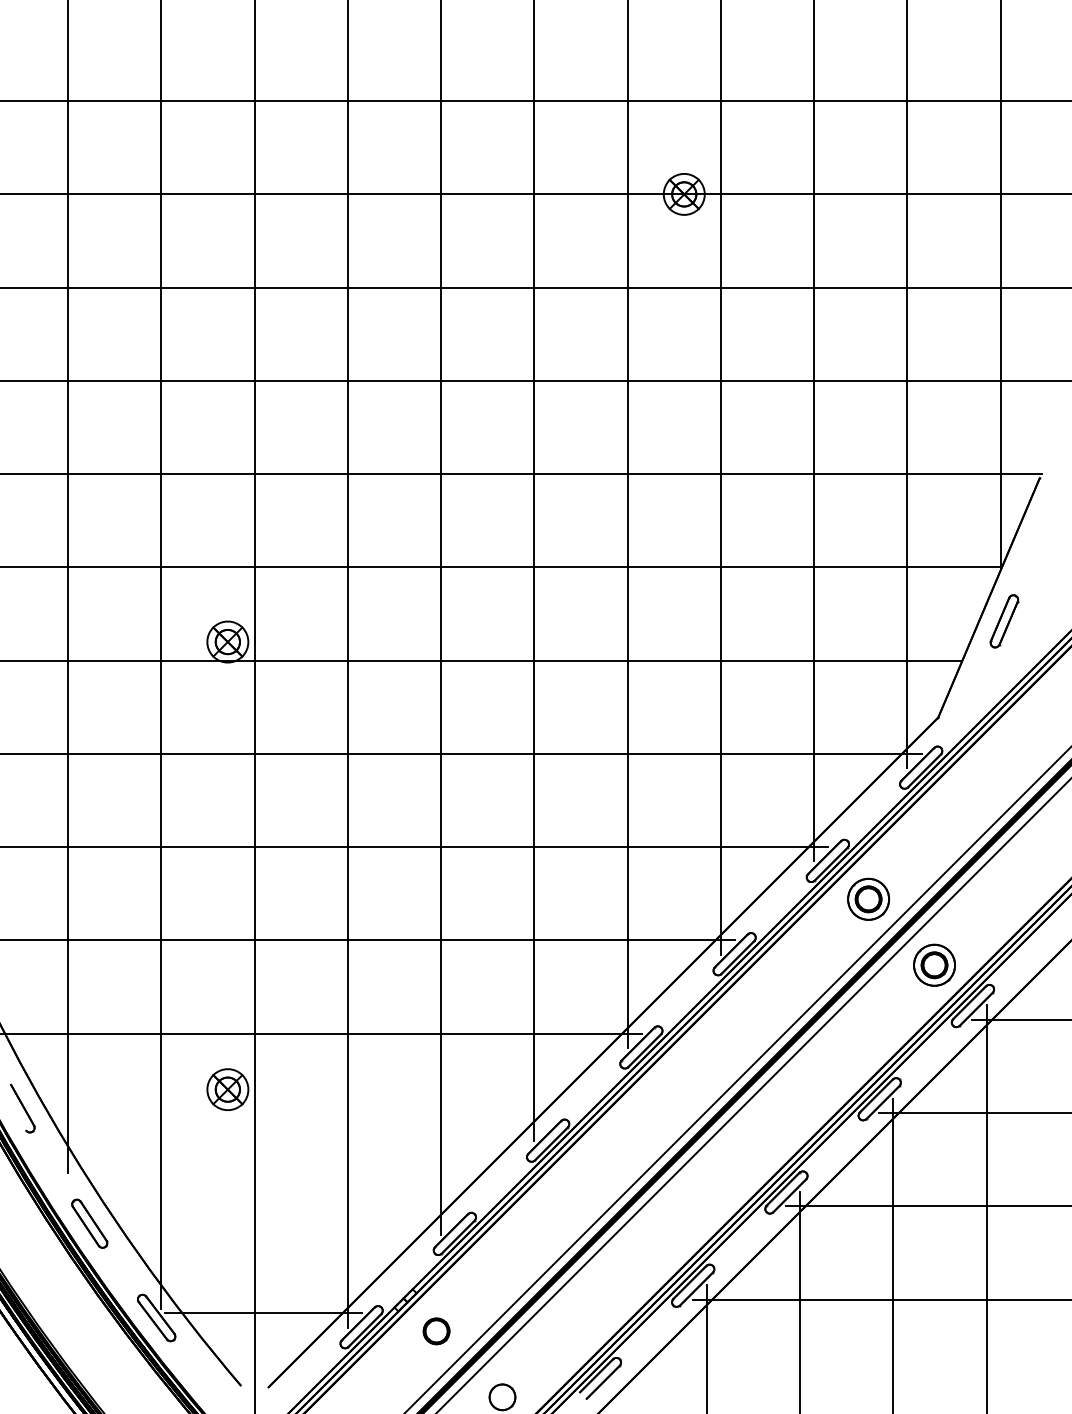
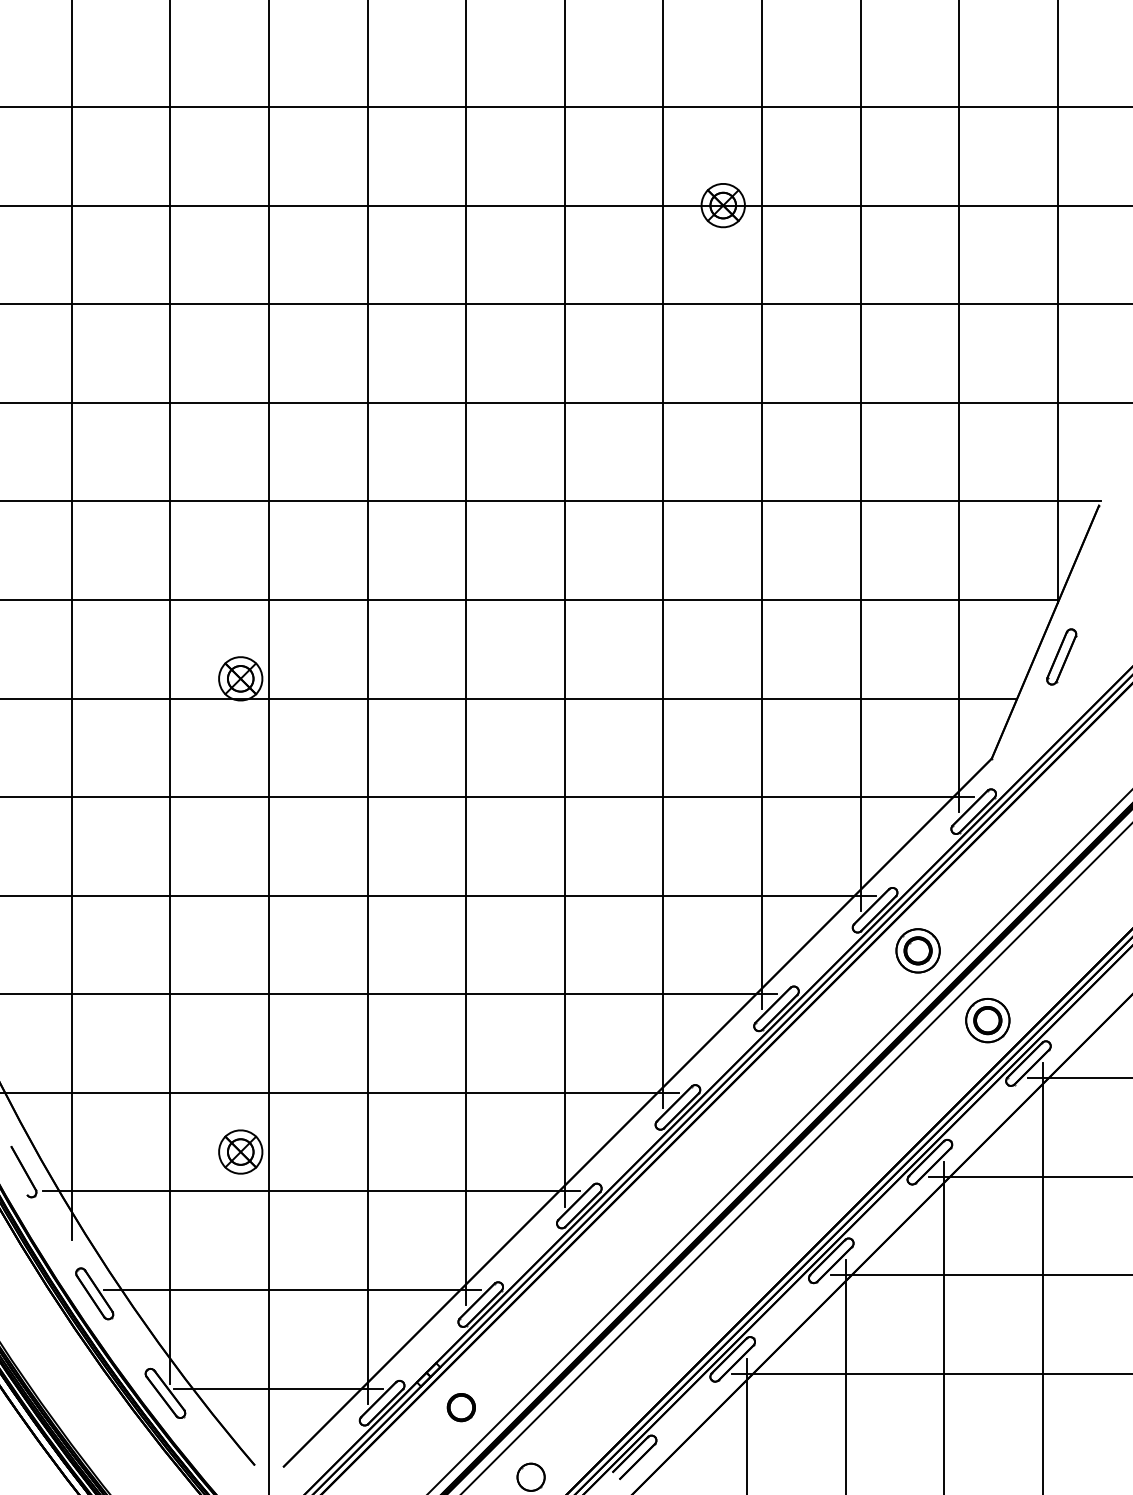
line: (293, 1126) -> (310, 1191), added
line: (276, 1220) -> (292, 1290), added

